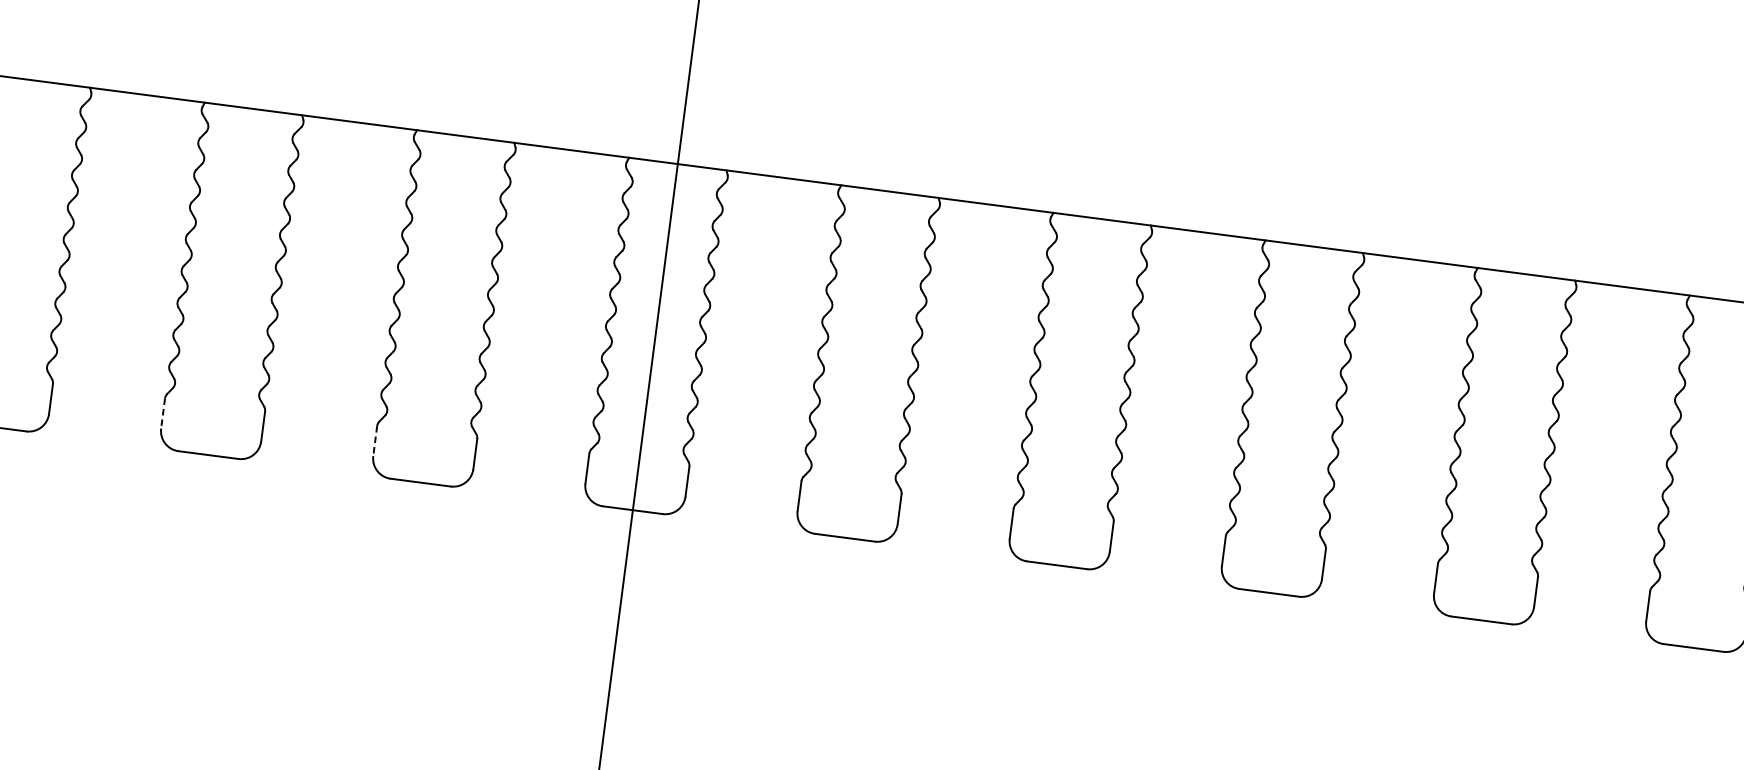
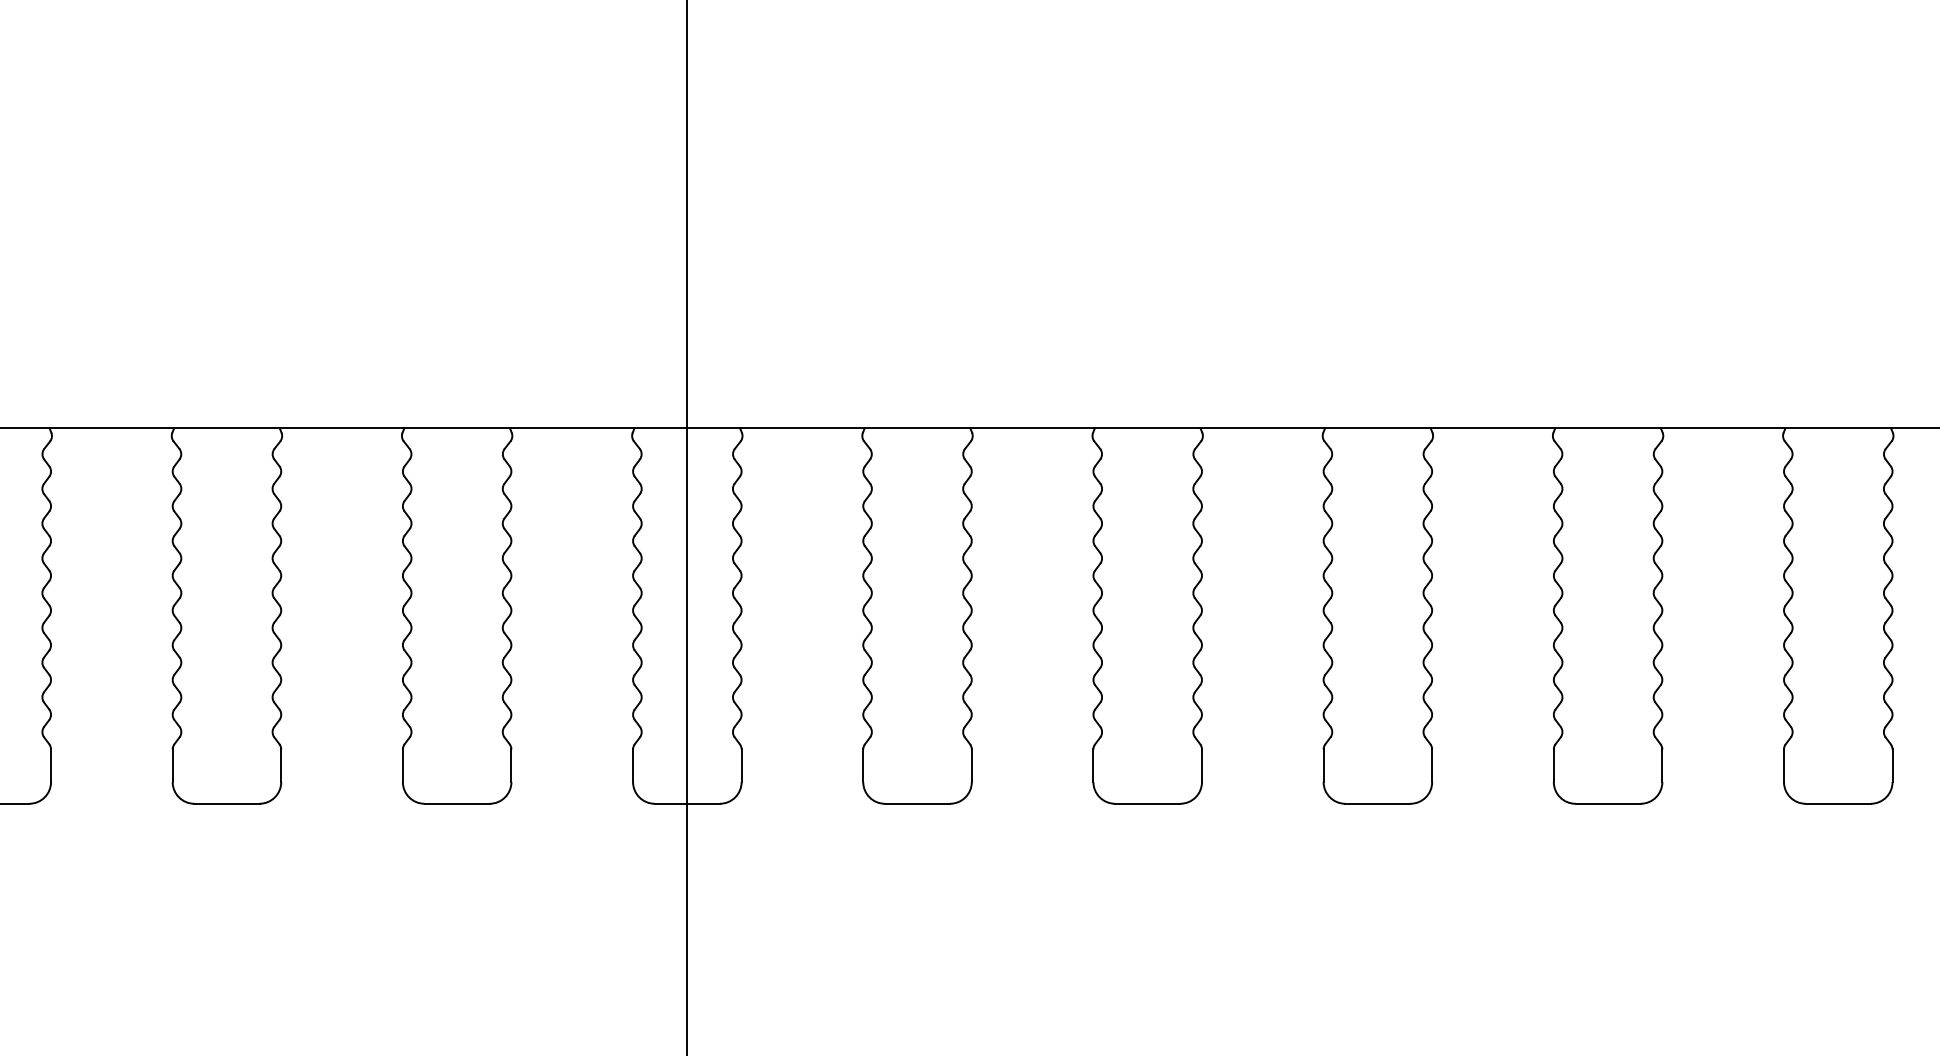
line: (162, 414) -> (172, 766), dashed -> solid
line: (374, 441) -> (402, 766), dashed -> solid

